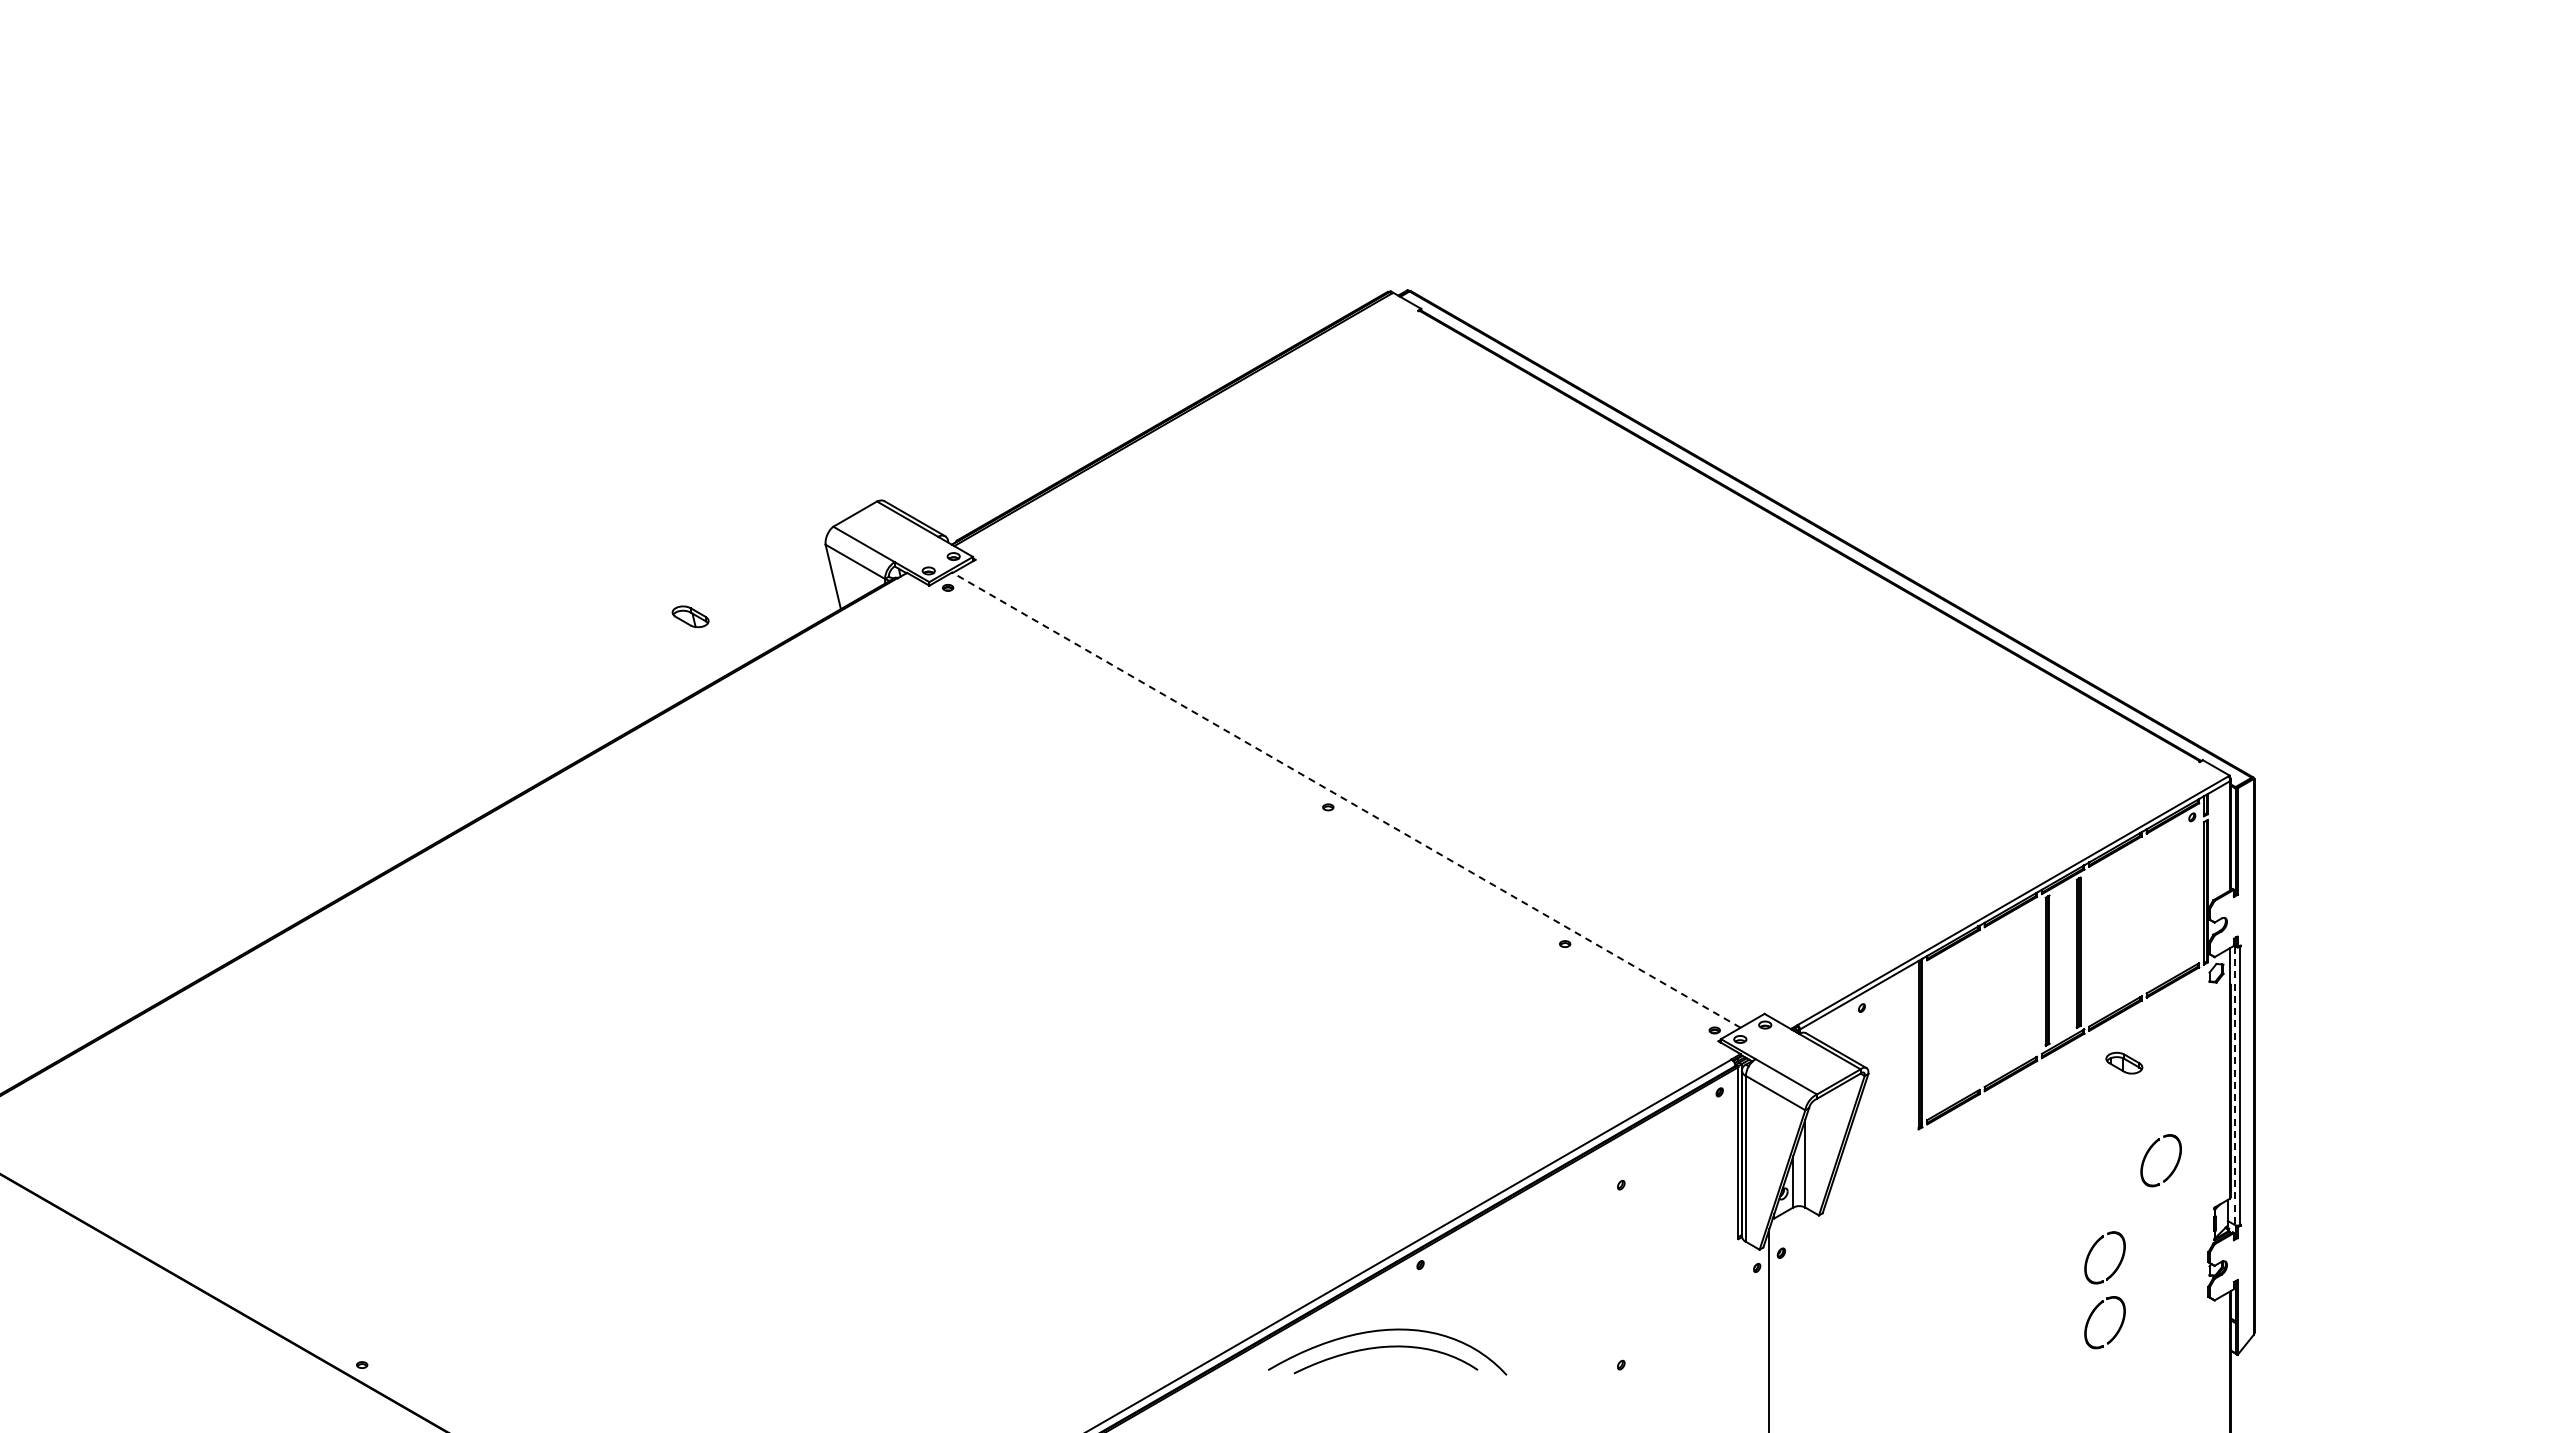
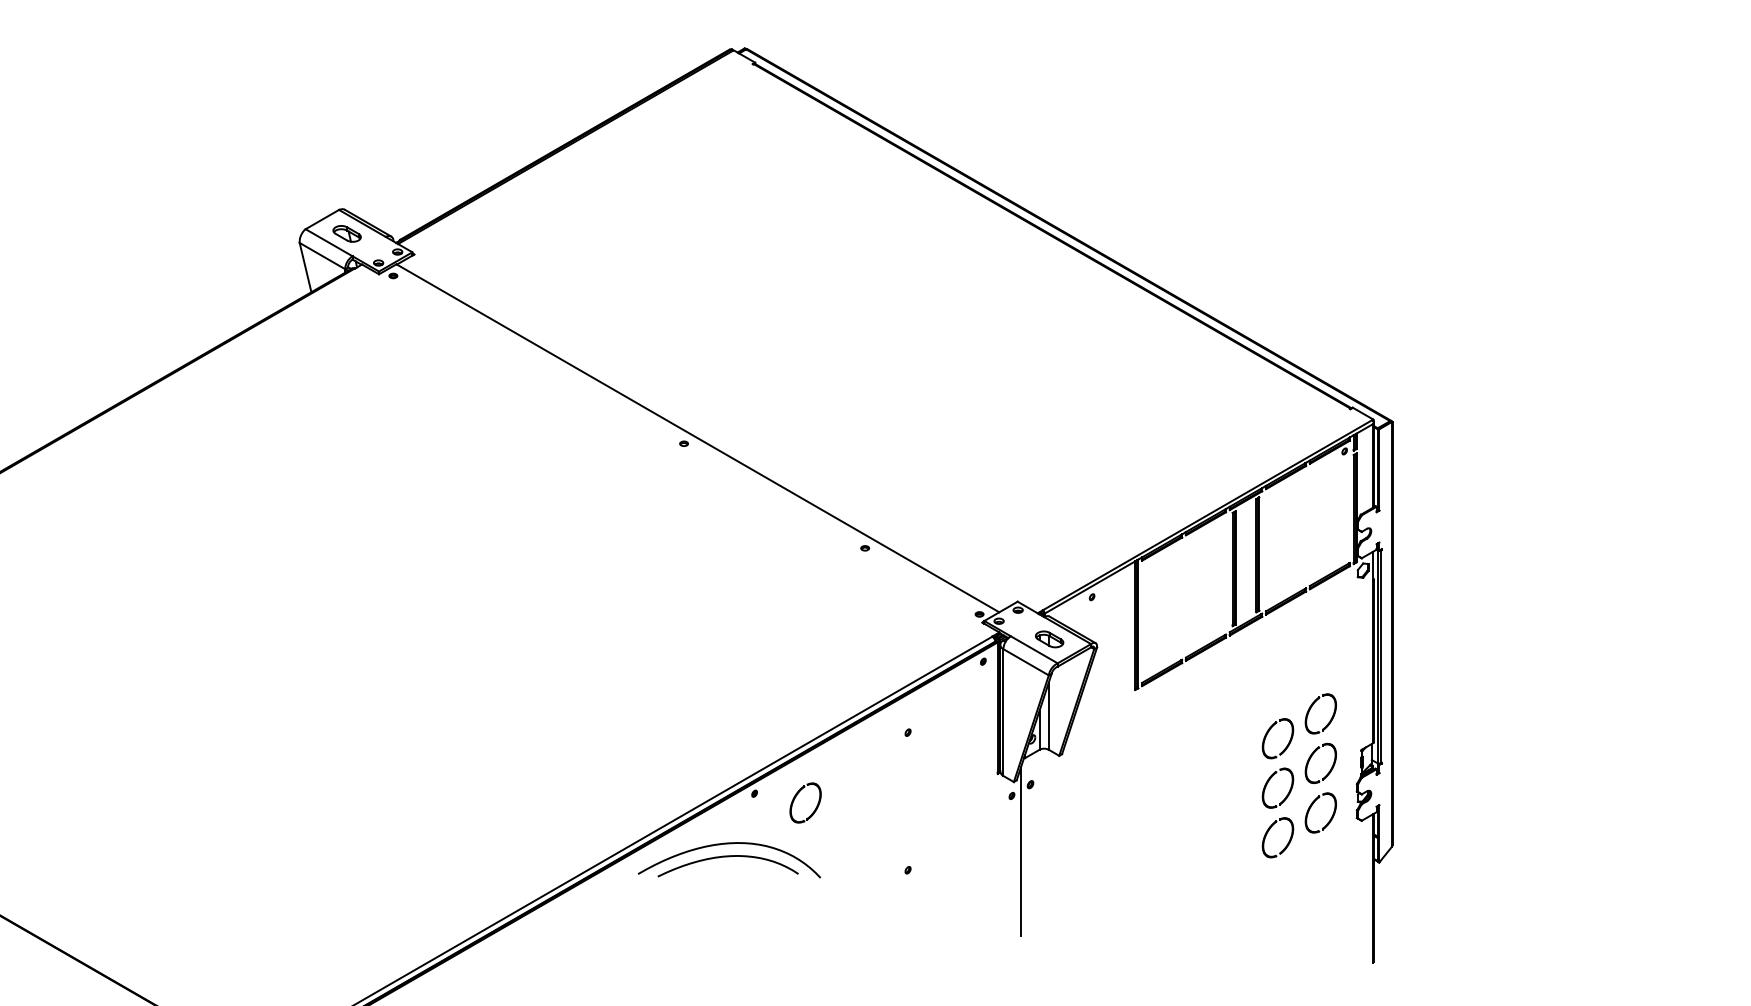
part: (690, 616) -> (347, 233), moved
line: (1345, 799) -> (697, 437), dashed -> solid
part: (2124, 1062) -> (1049, 638), moved
line: (2235, 1086) -> (1377, 657), dashed -> solid
part: (2092, 1185) -> (1268, 732), added
part: (2148, 1218) -> (1311, 758), added
part: (1474, 1270) -> (795, 797), added
part: (2149, 1281) -> (1311, 806), added

